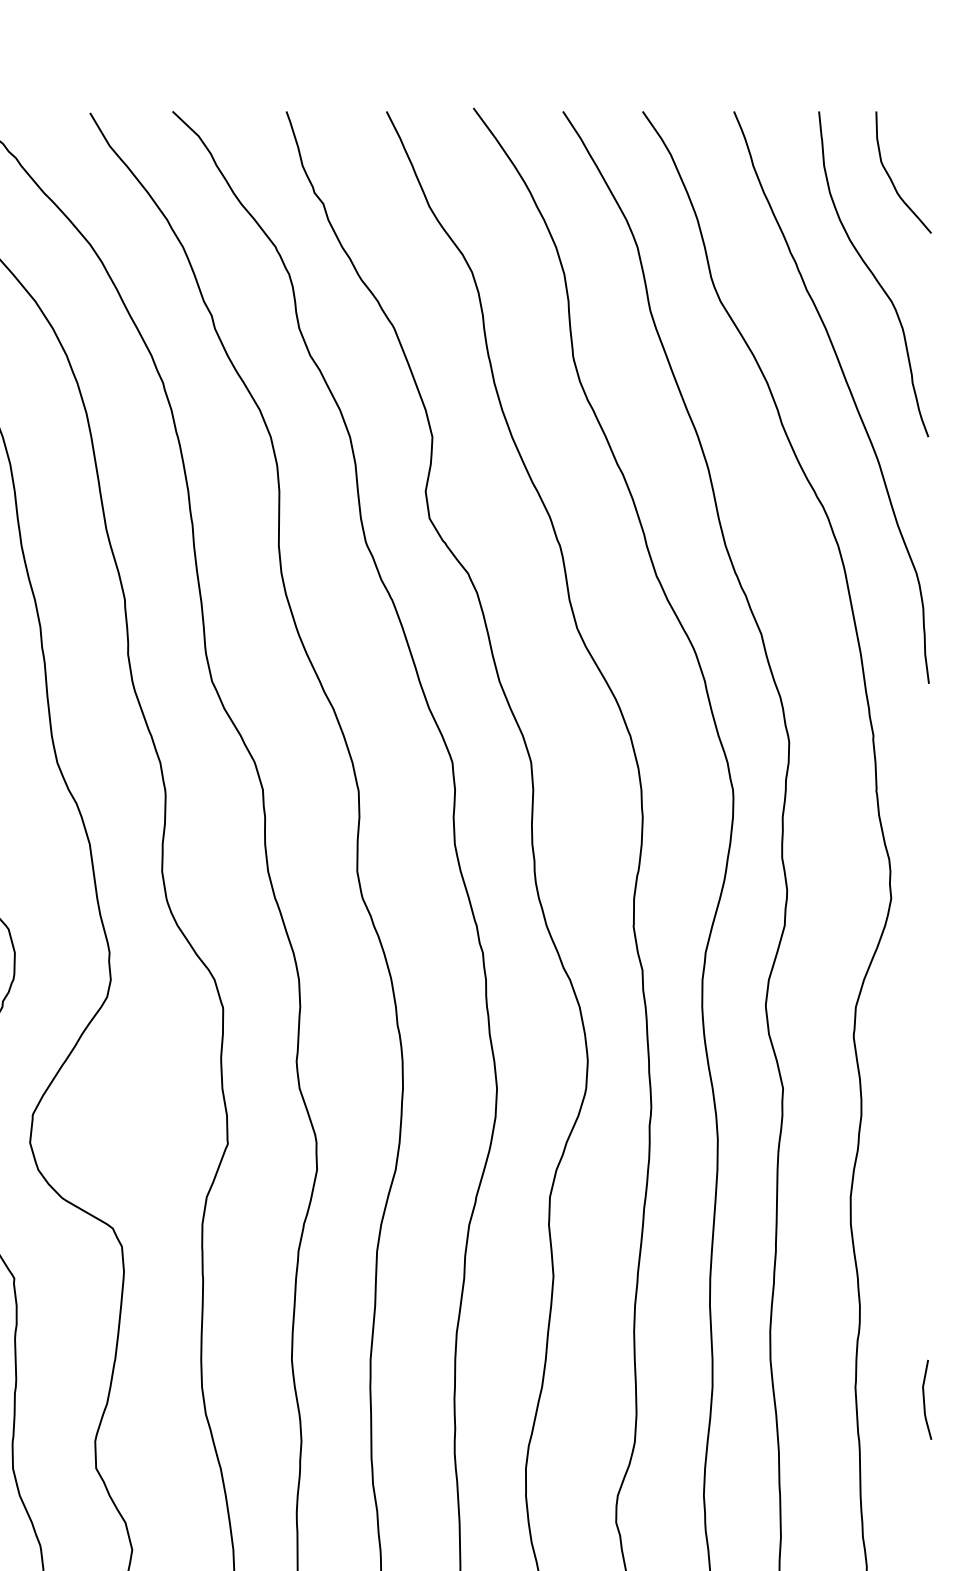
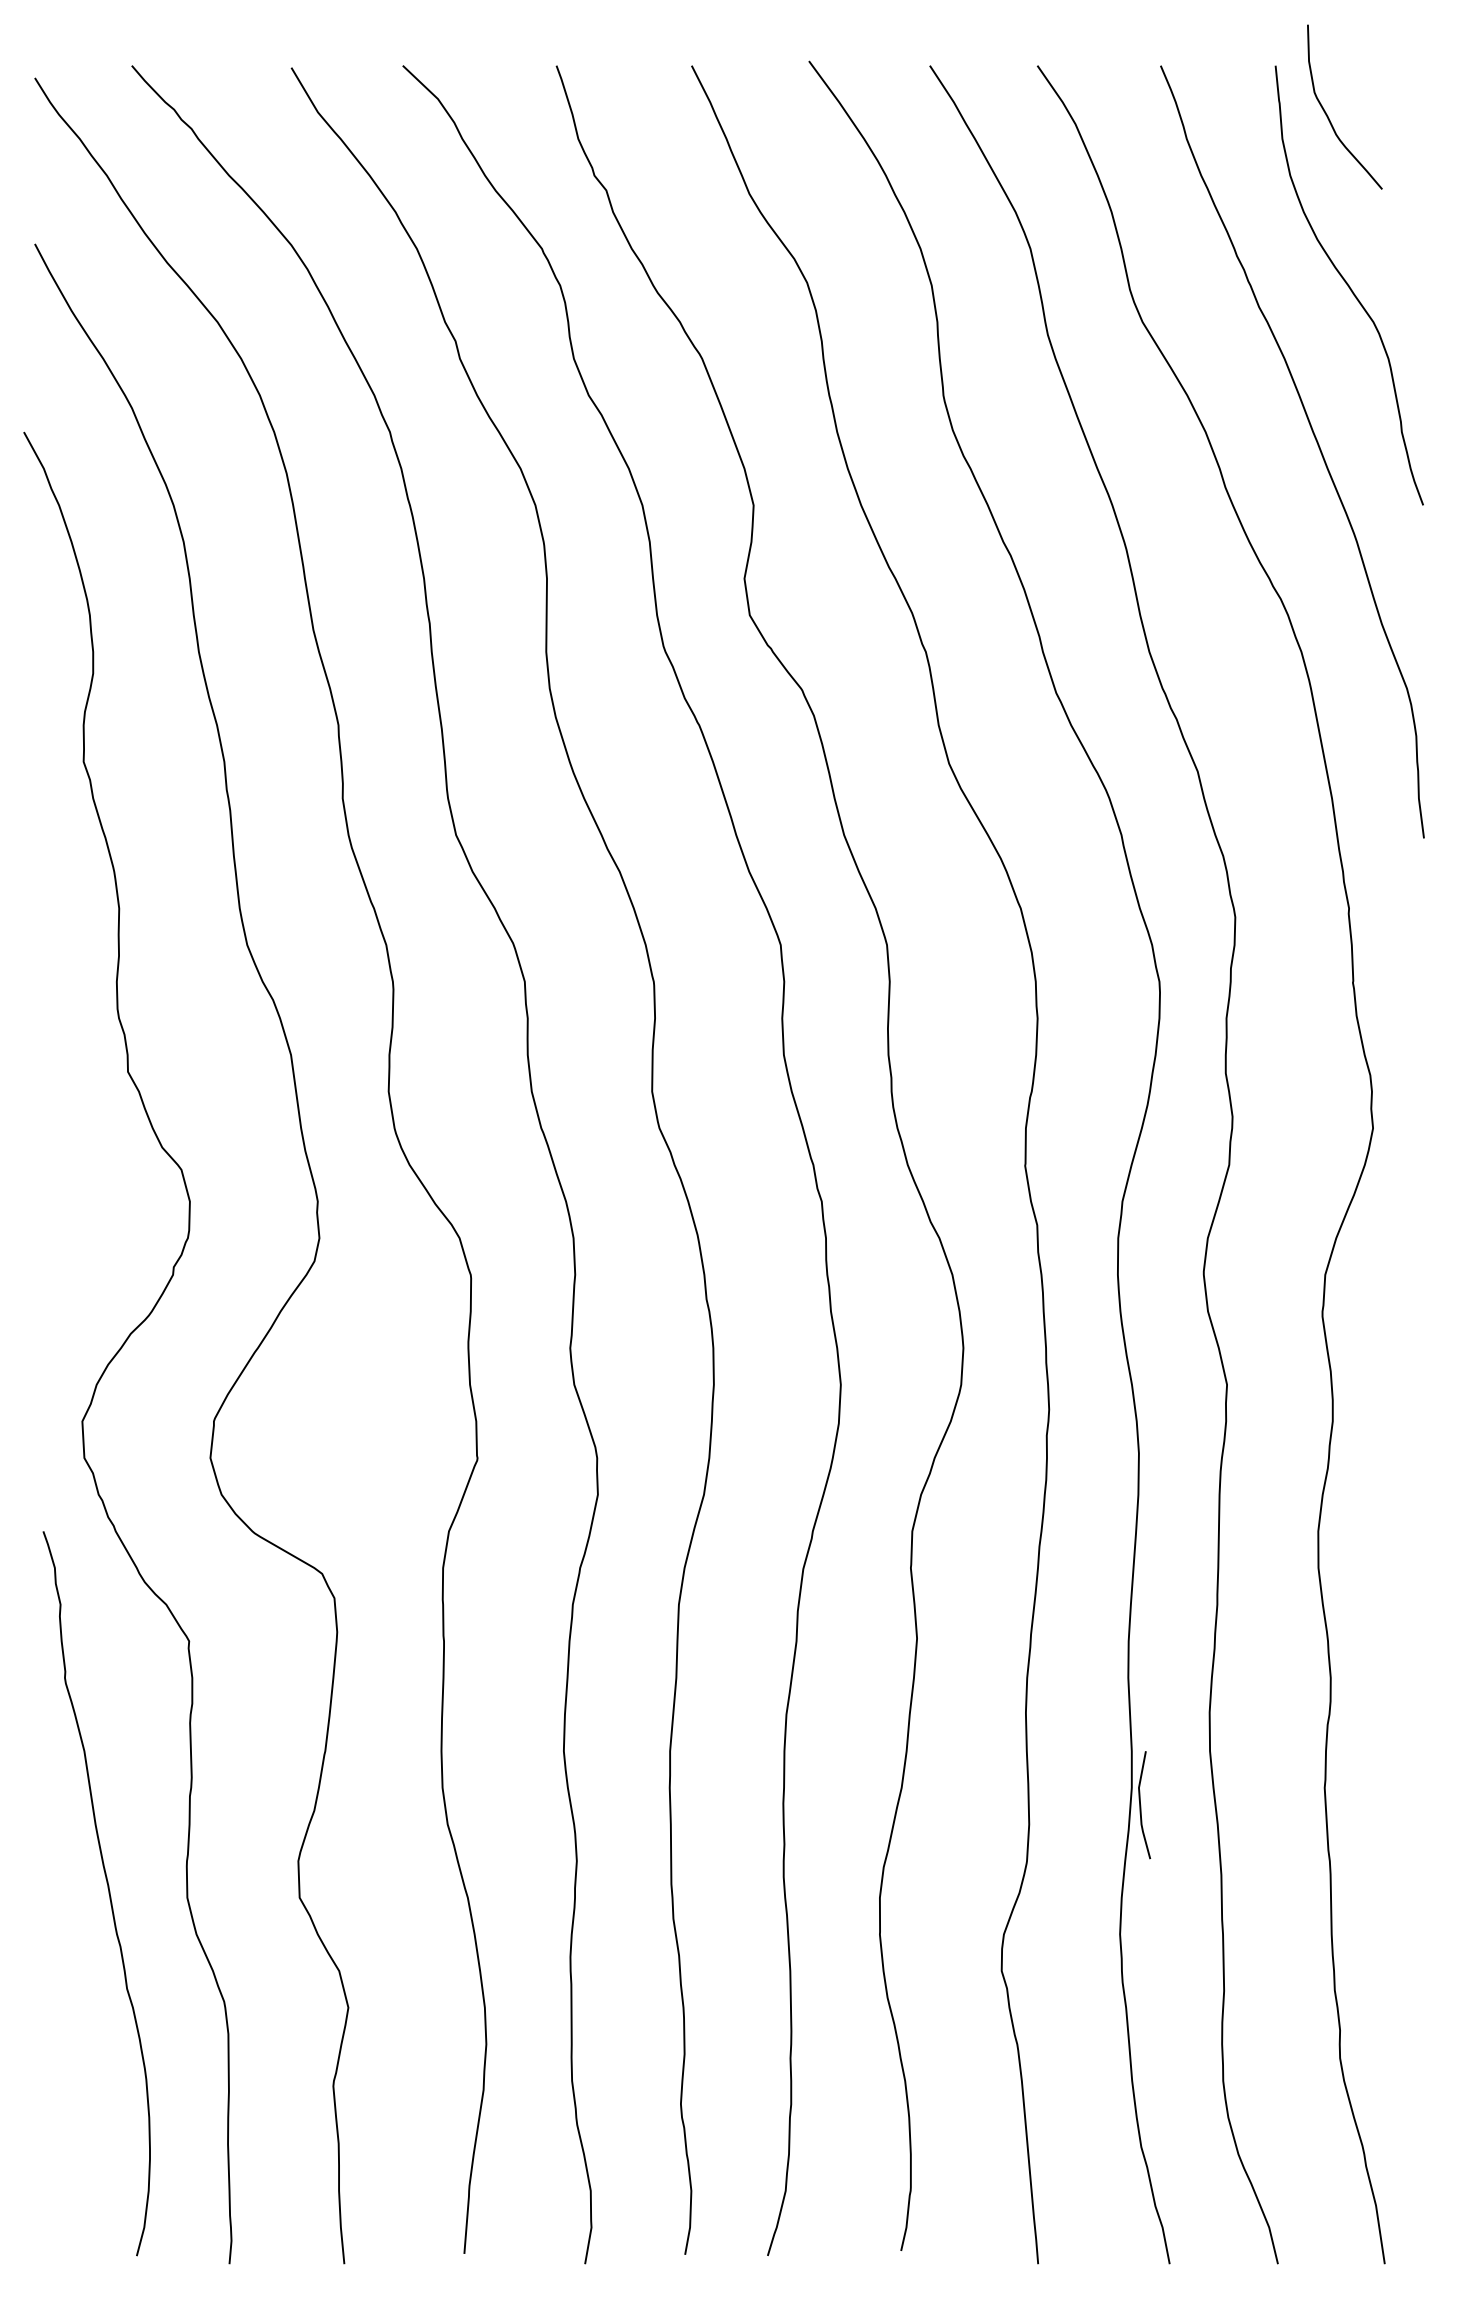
curve: (890, 177) -> (1327, 114), moved
line: (924, 1400) -> (1141, 1805), moved

